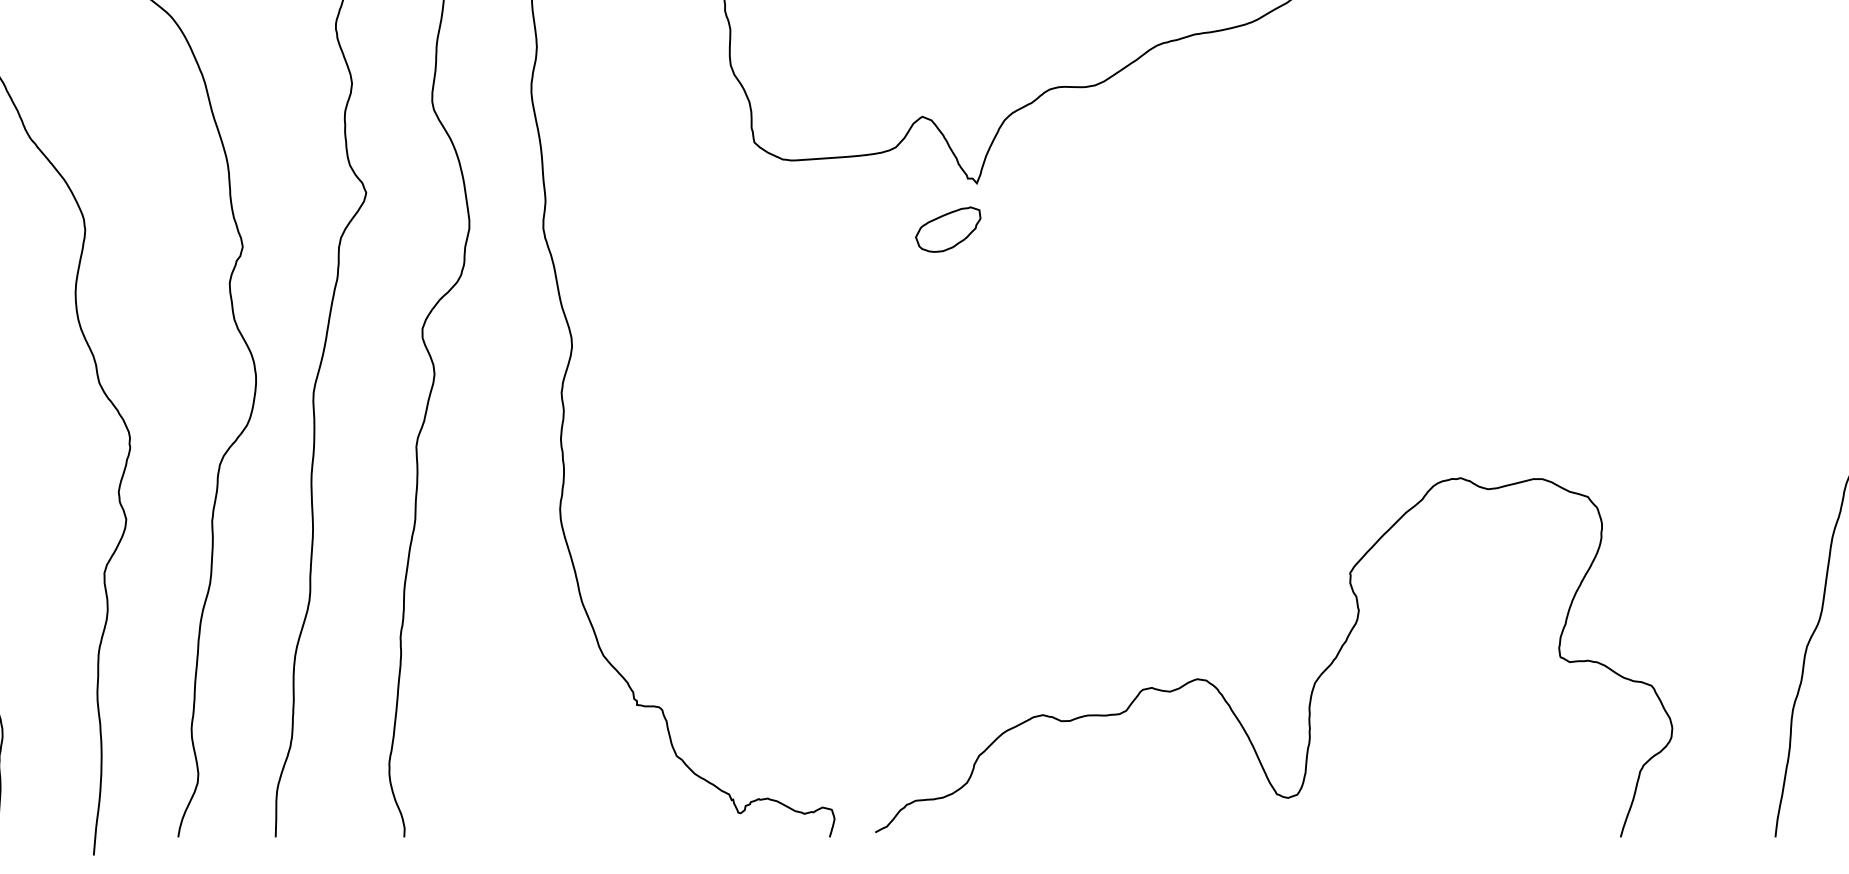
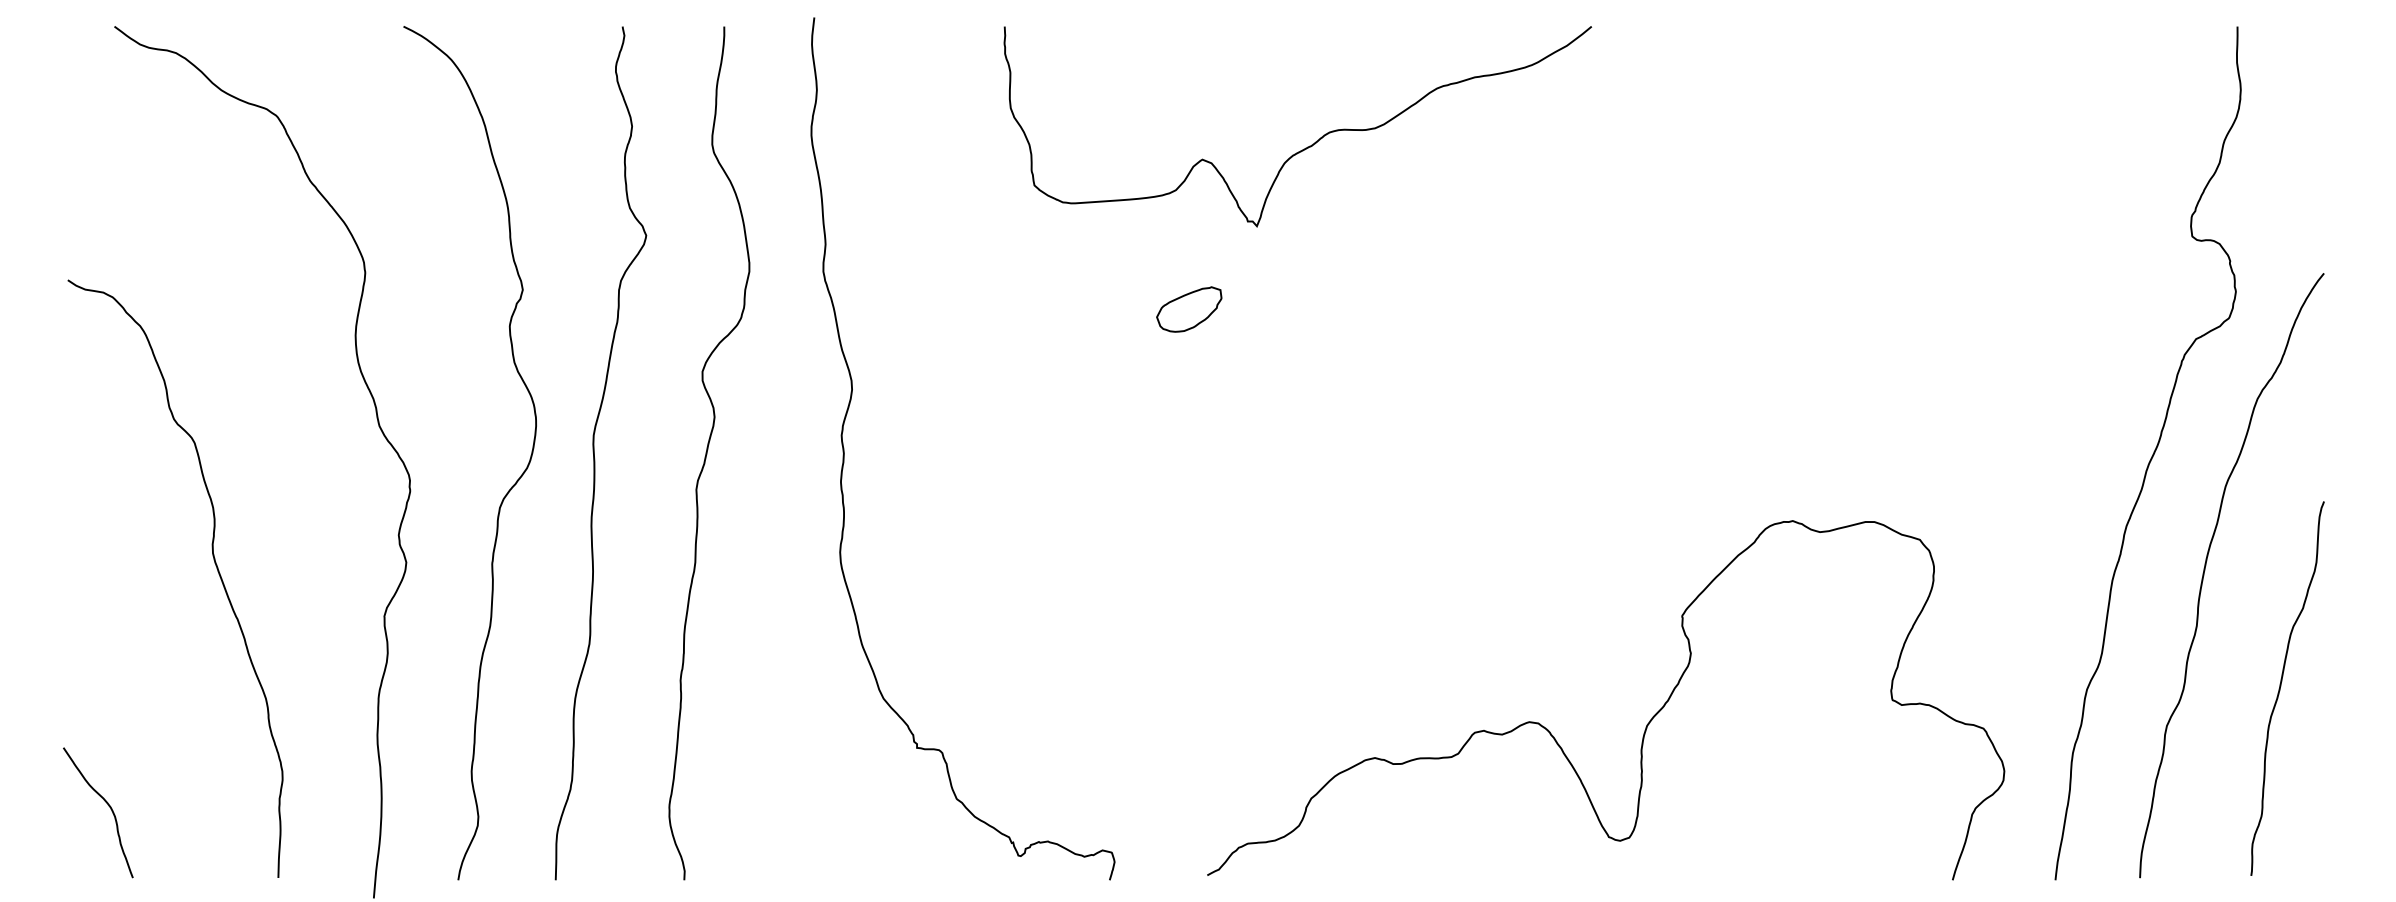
part: (948, 229) -> (1189, 309), moved
curve: (1315, 680) -> (1647, 723), moved

